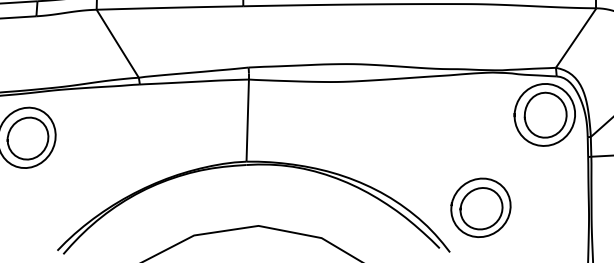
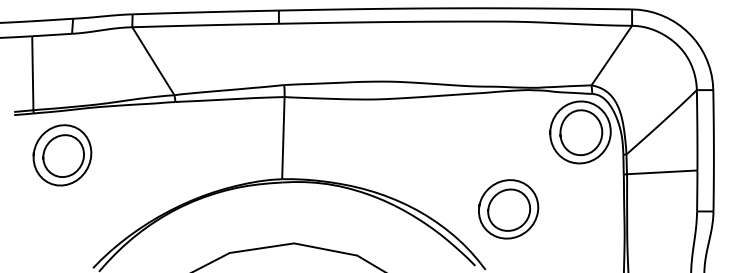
part: (480, 208) -> (508, 209), moved

